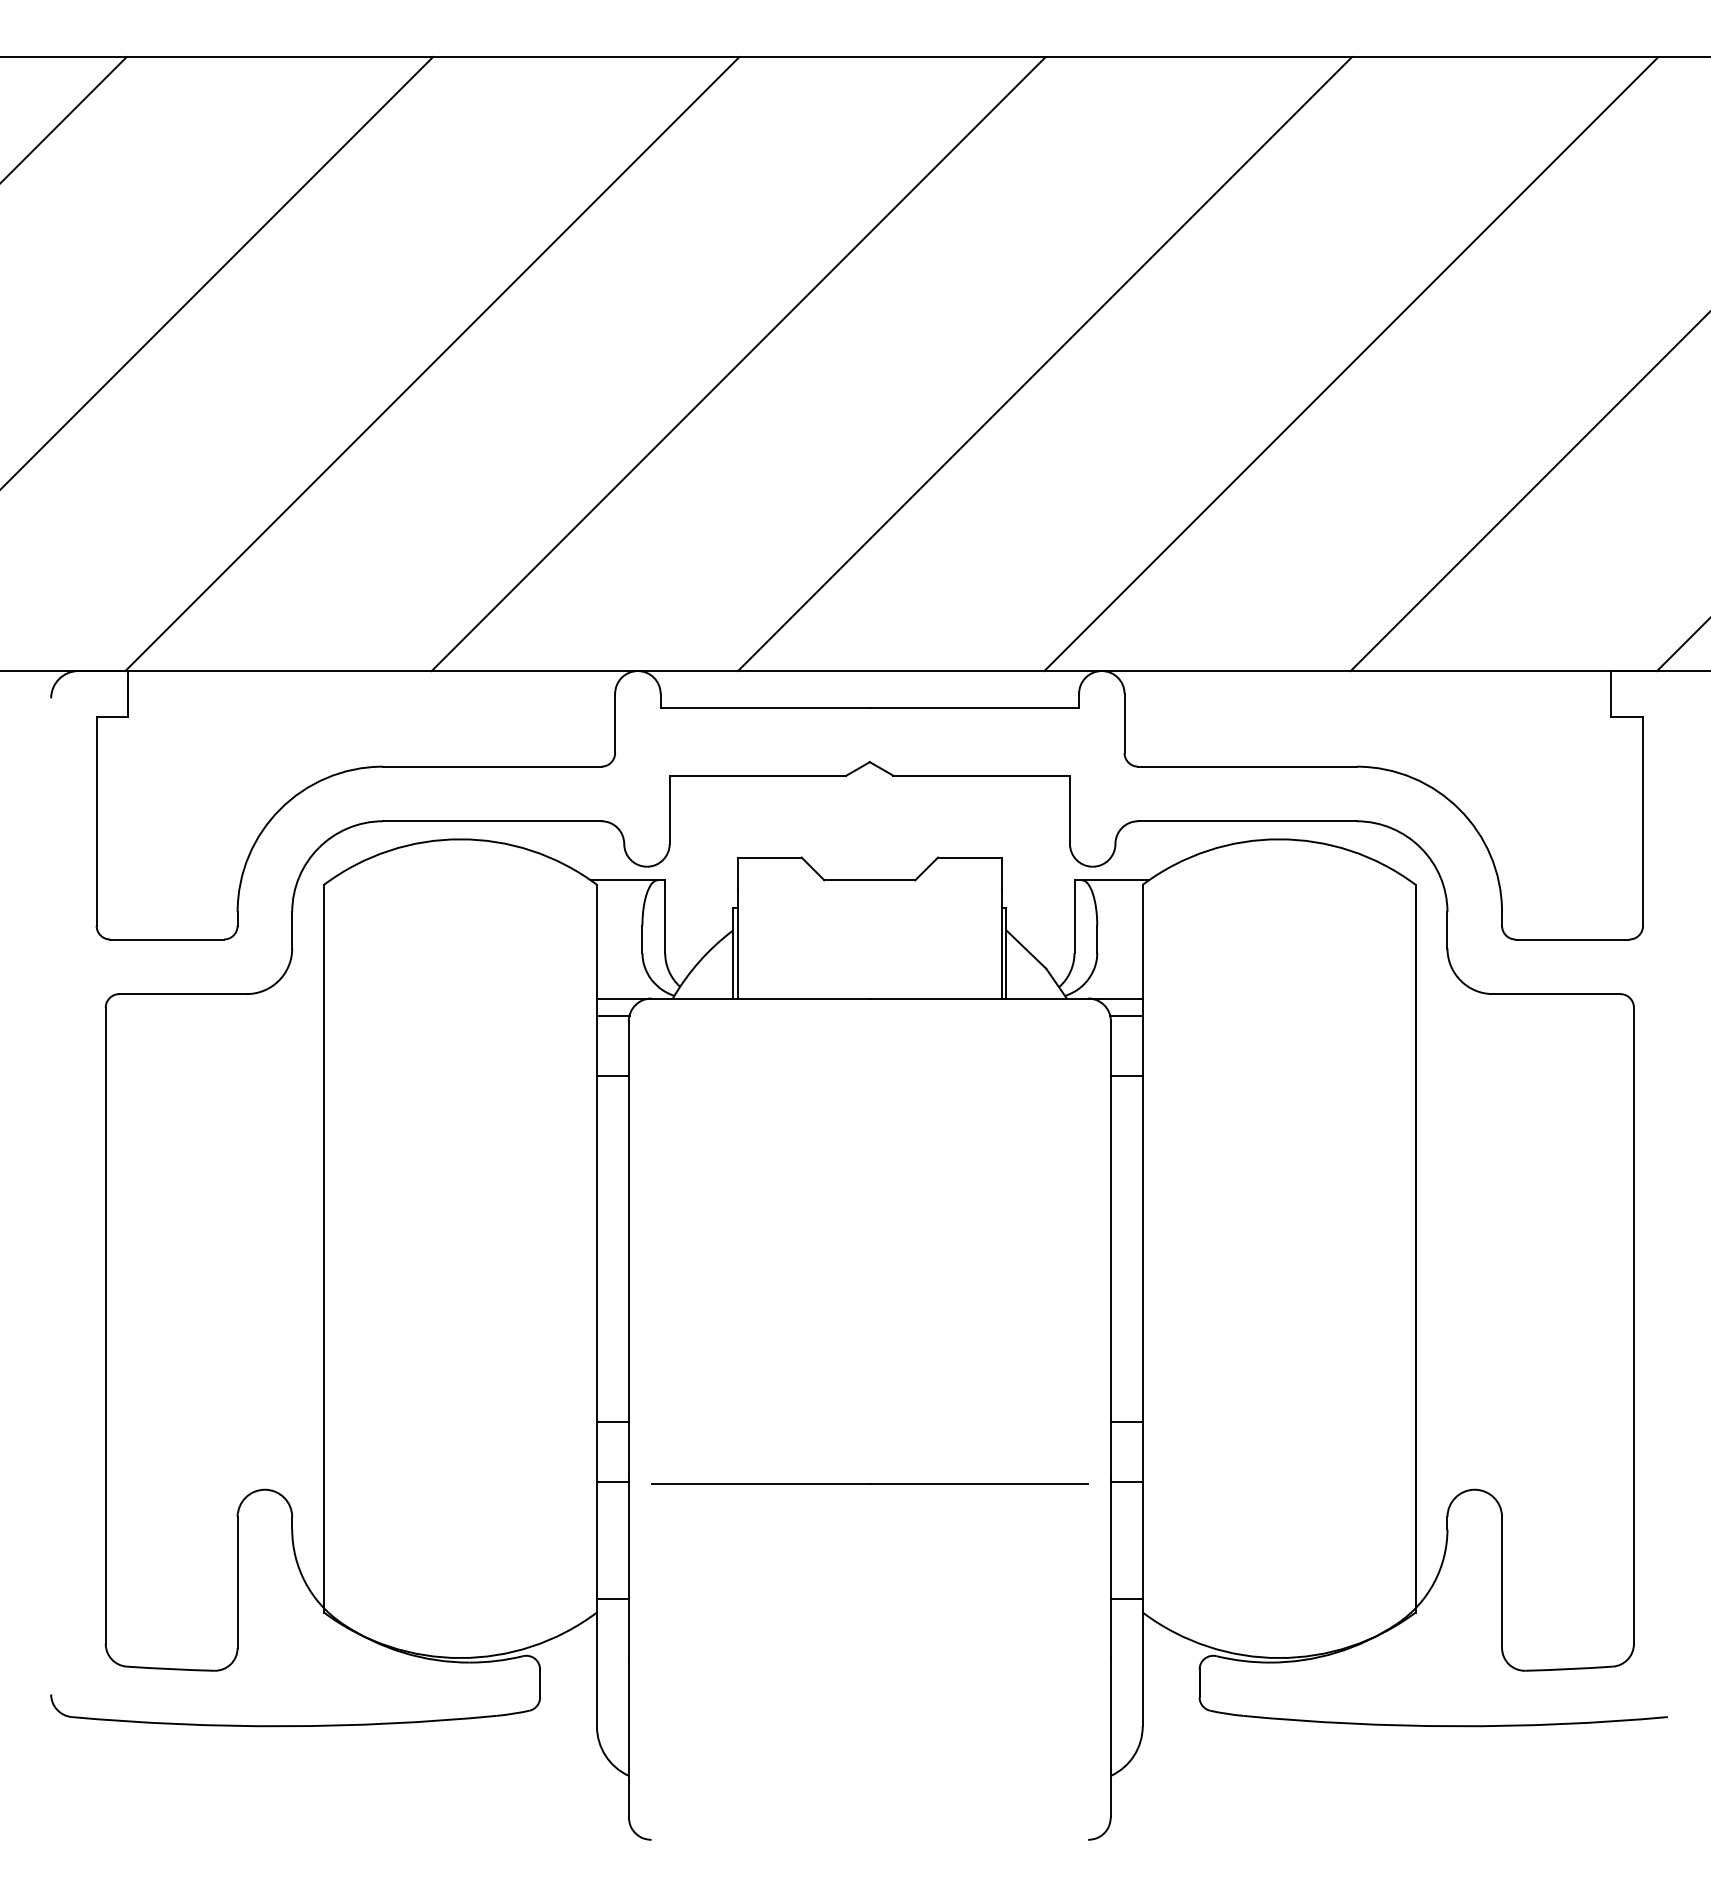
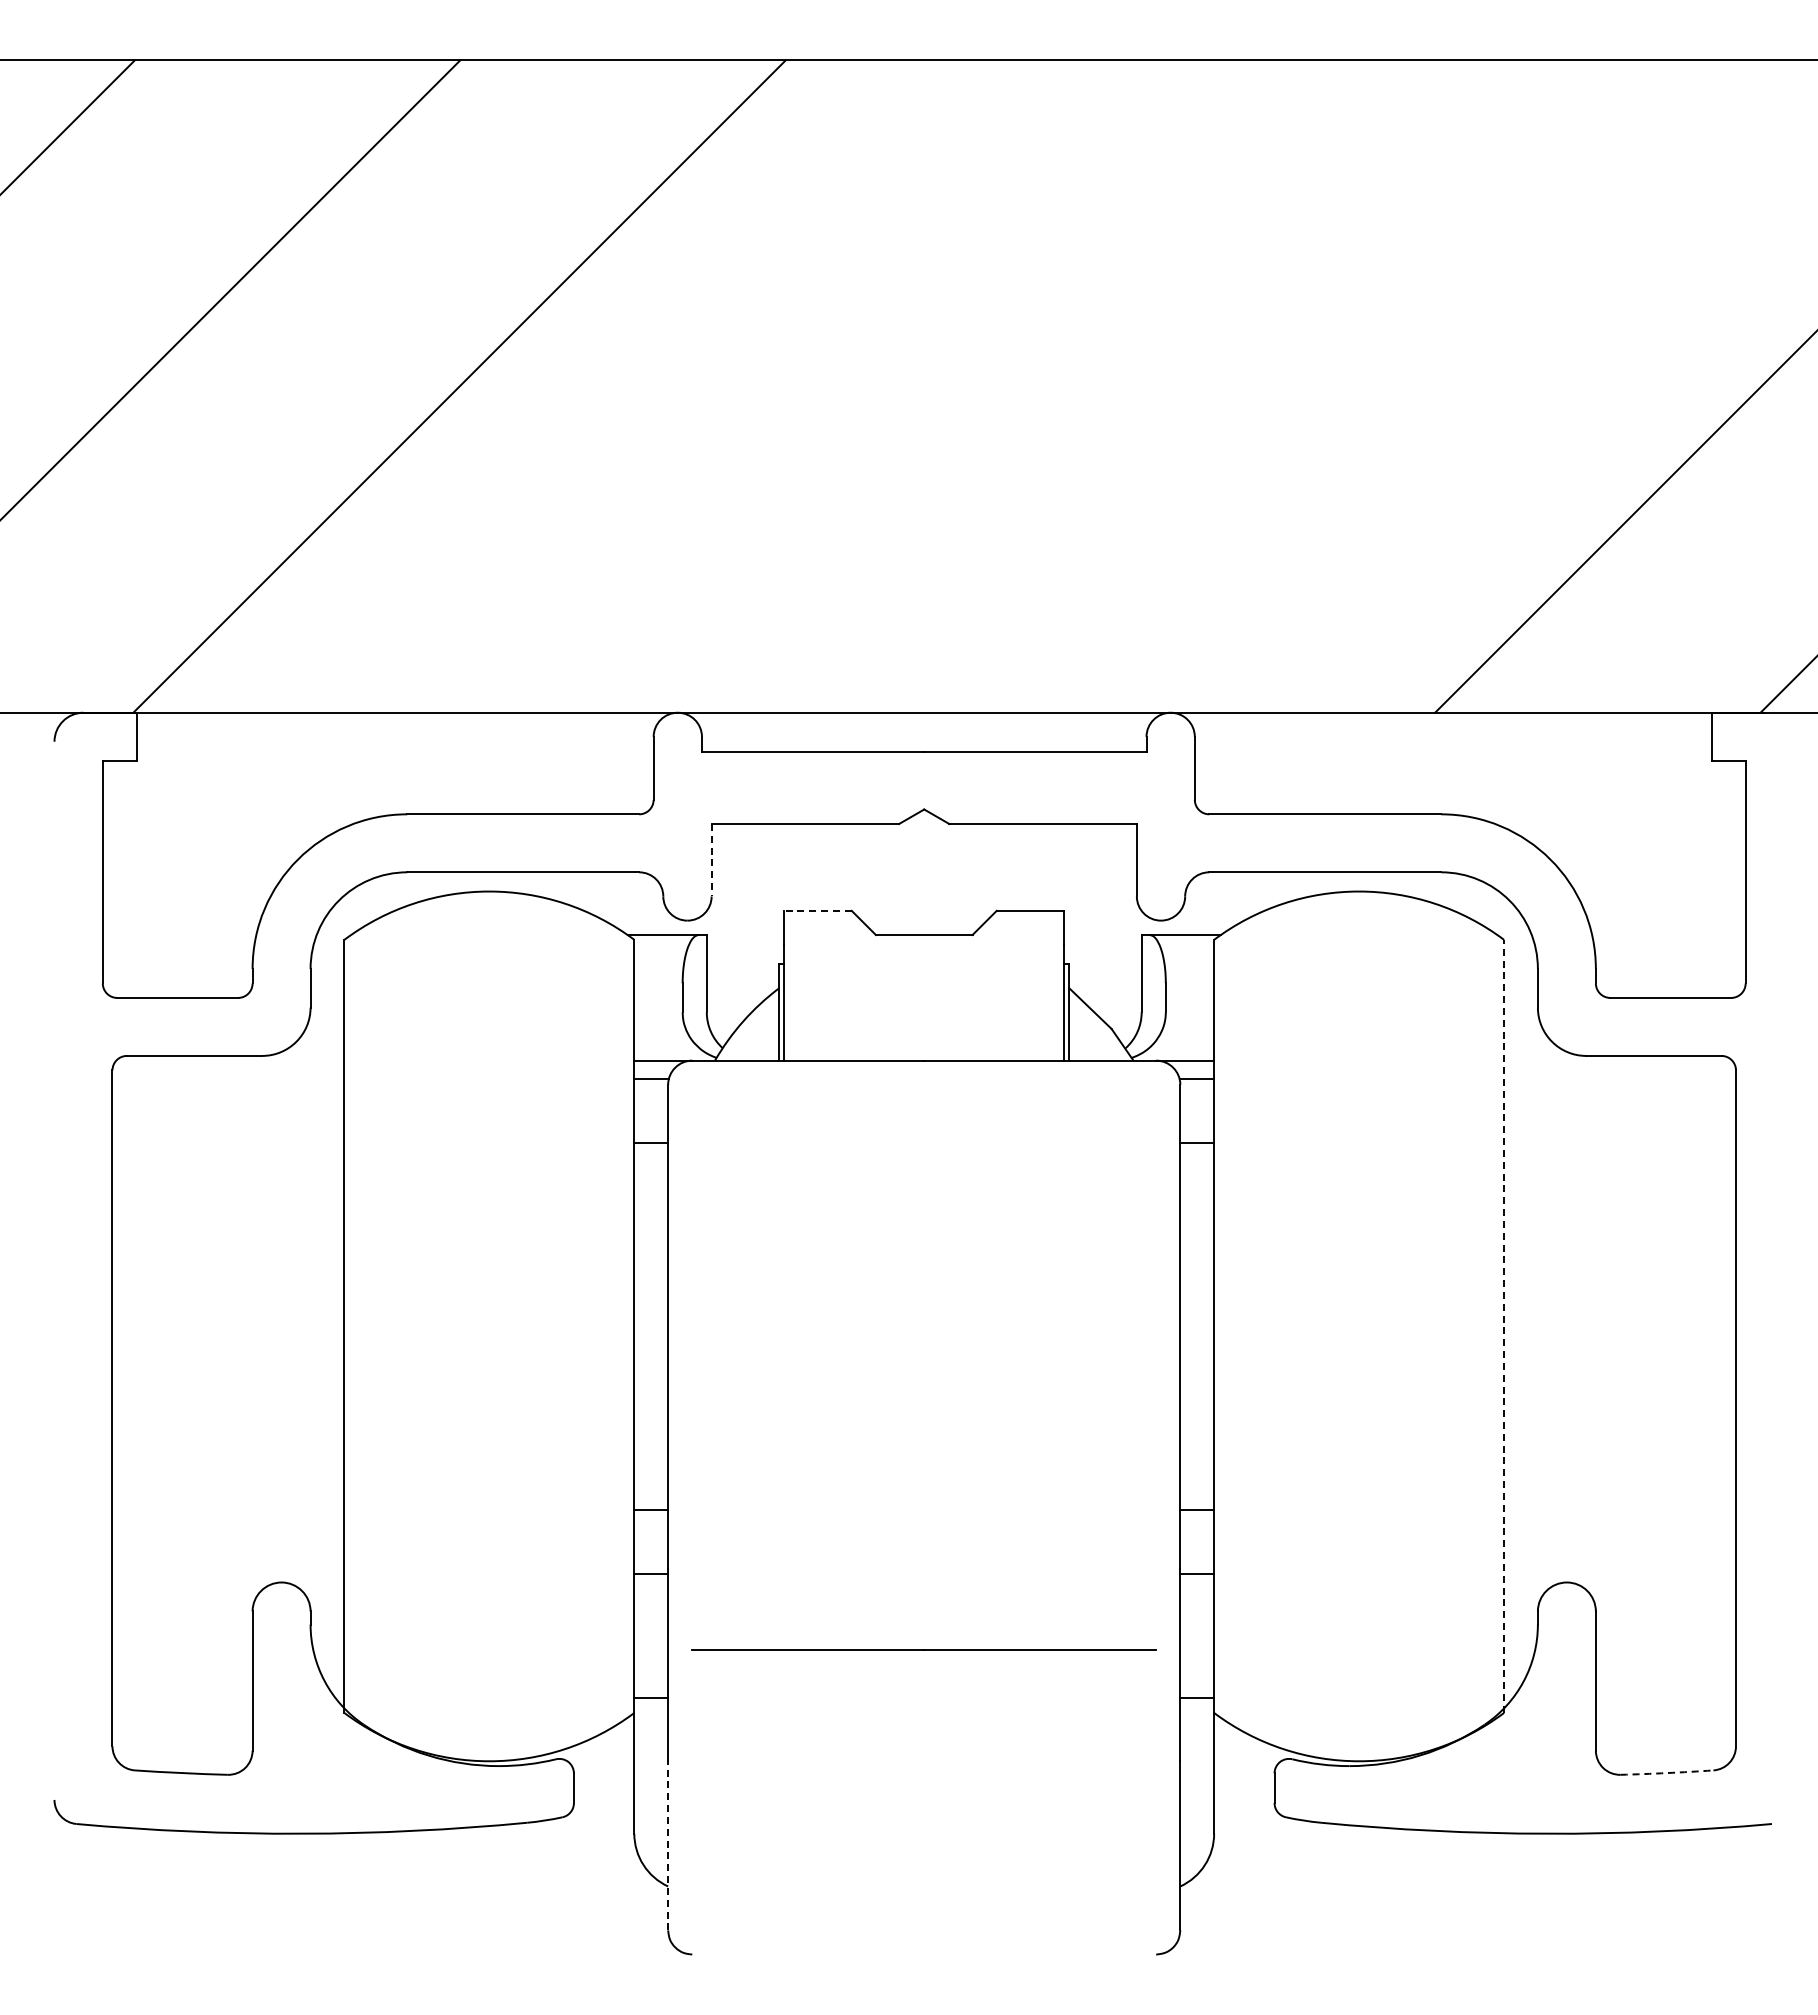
line: (738, 363) -> (784, 386), removed
line: (1045, 363) -> (1110, 386), removed
line: (1351, 363) -> (1435, 386), removed
line: (669, 810) -> (711, 860), solid -> dashed
line: (769, 857) -> (817, 910), solid -> dashed
line: (1416, 1248) -> (1504, 1326), solid -> dashed
line: (869, 1484) -> (923, 1649), moved
arc: (1569, 1669) -> (1667, 1773), solid -> dashed
line: (629, 1737) -> (668, 1845), solid -> dashed

